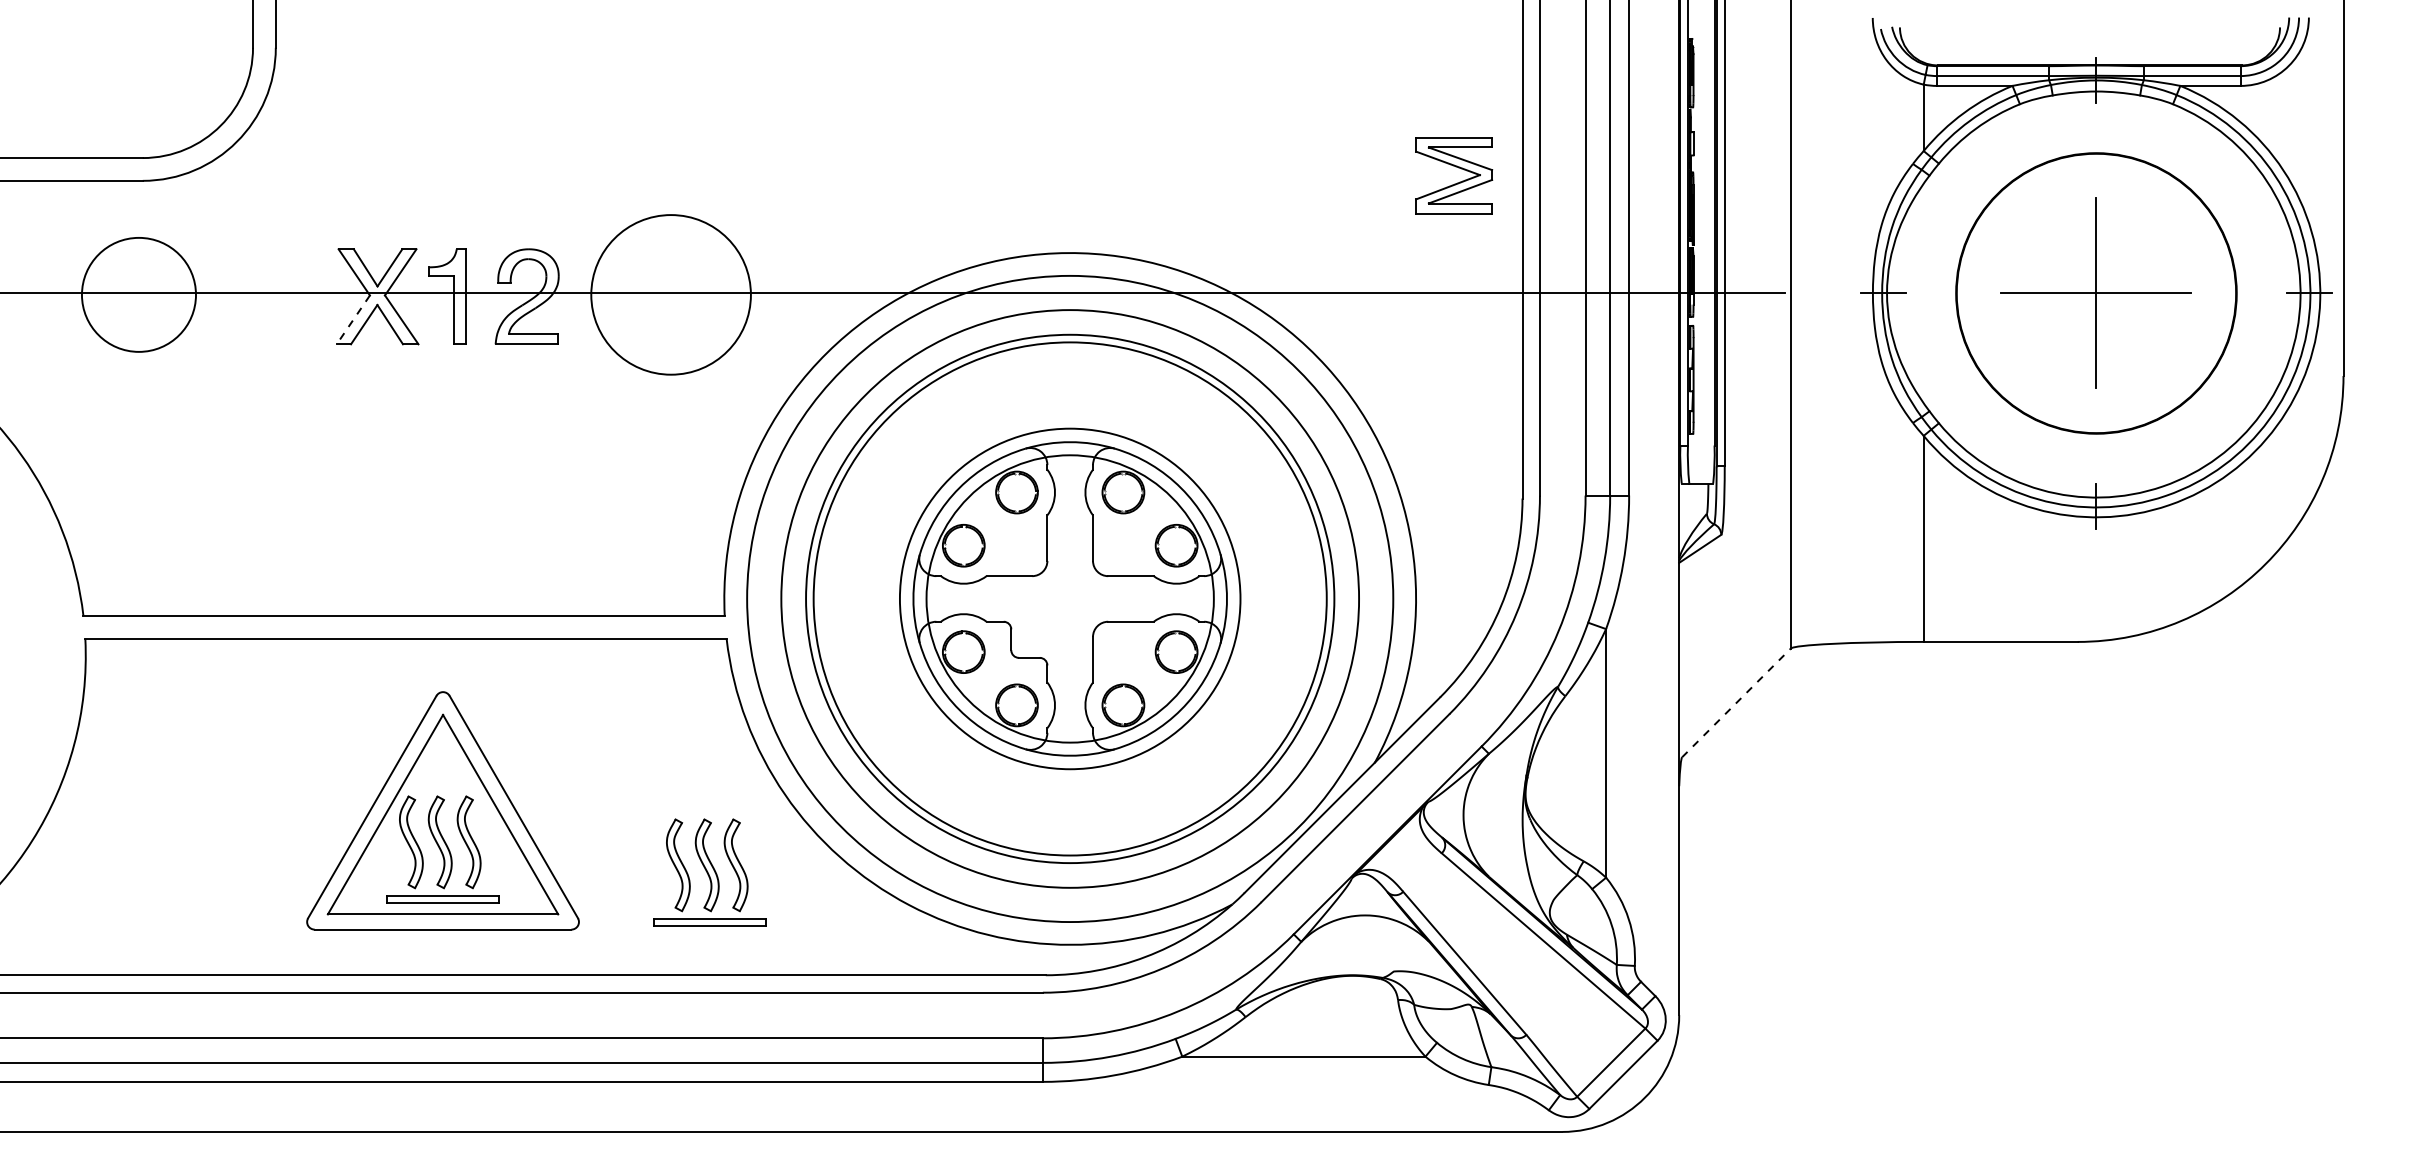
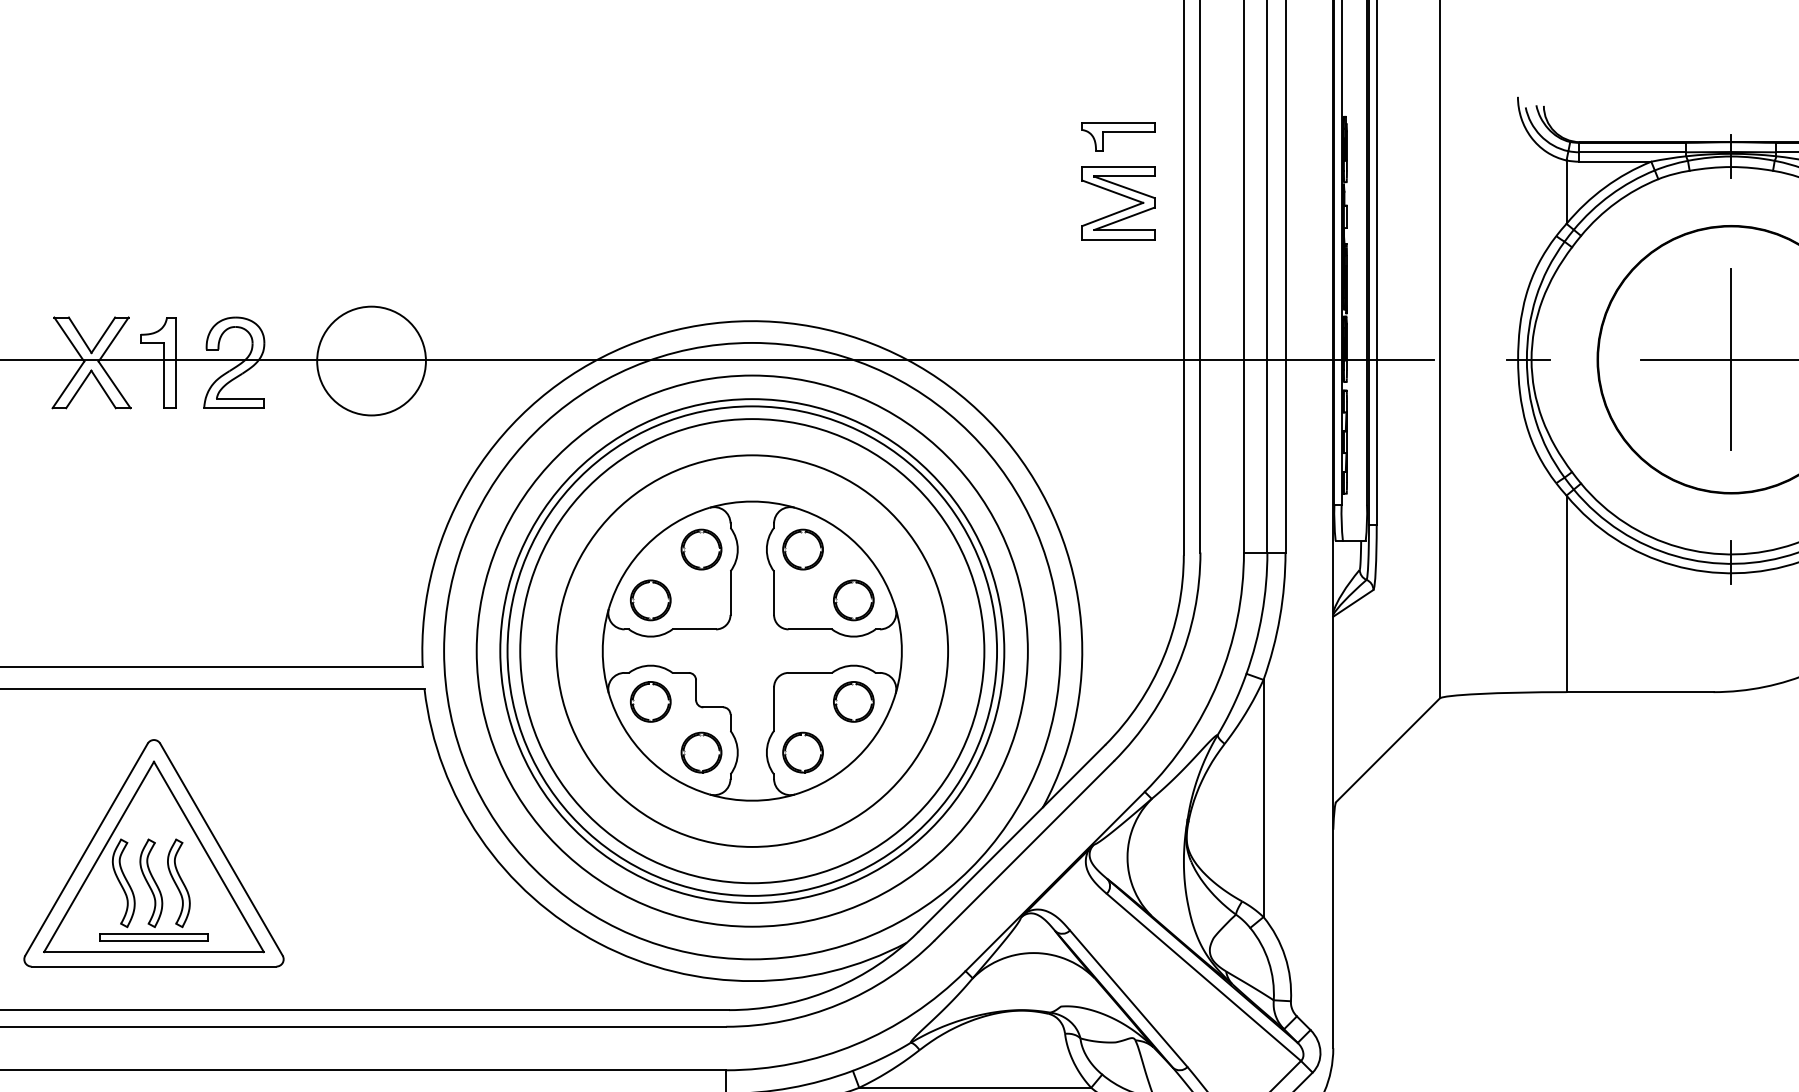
part: (1453, 59) -> (1117, 136), added
part: (1457, 182) -> (1121, 209), moved
circle: (671, 294) -> (371, 360), size x0.71
line: (353, 319) -> (68, 384), dashed -> solid
circle: (1069, 598) -> (751, 650), size x1.43
circle: (1069, 598) -> (751, 650), size x1.43
line: (1736, 702) -> (1387, 749), dashed -> solid
part: (709, 872) -> (408, 912), removed

